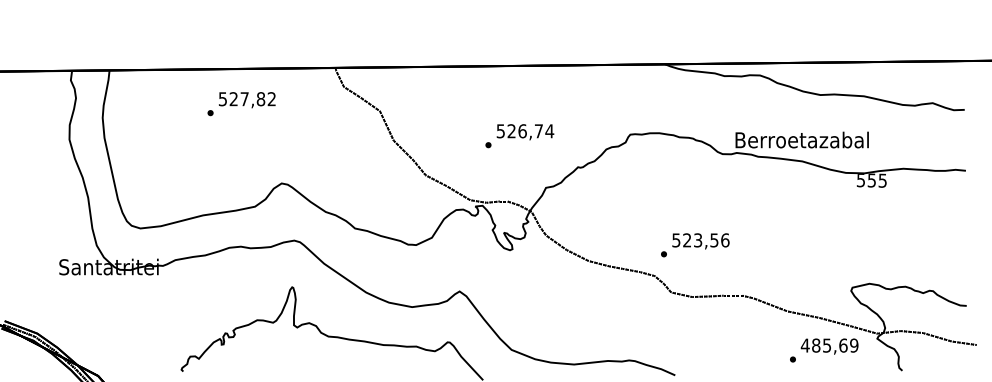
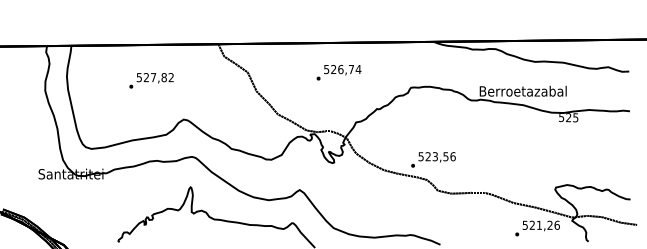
text: (241, 103) -> (151, 80), moved
text: (518, 135) -> (338, 72), moved
text: (871, 180) -> (568, 117), 555 -> 525
text: (695, 244) -> (433, 159), moved
text: (828, 344) -> (540, 224), 485,69 -> 521,26

